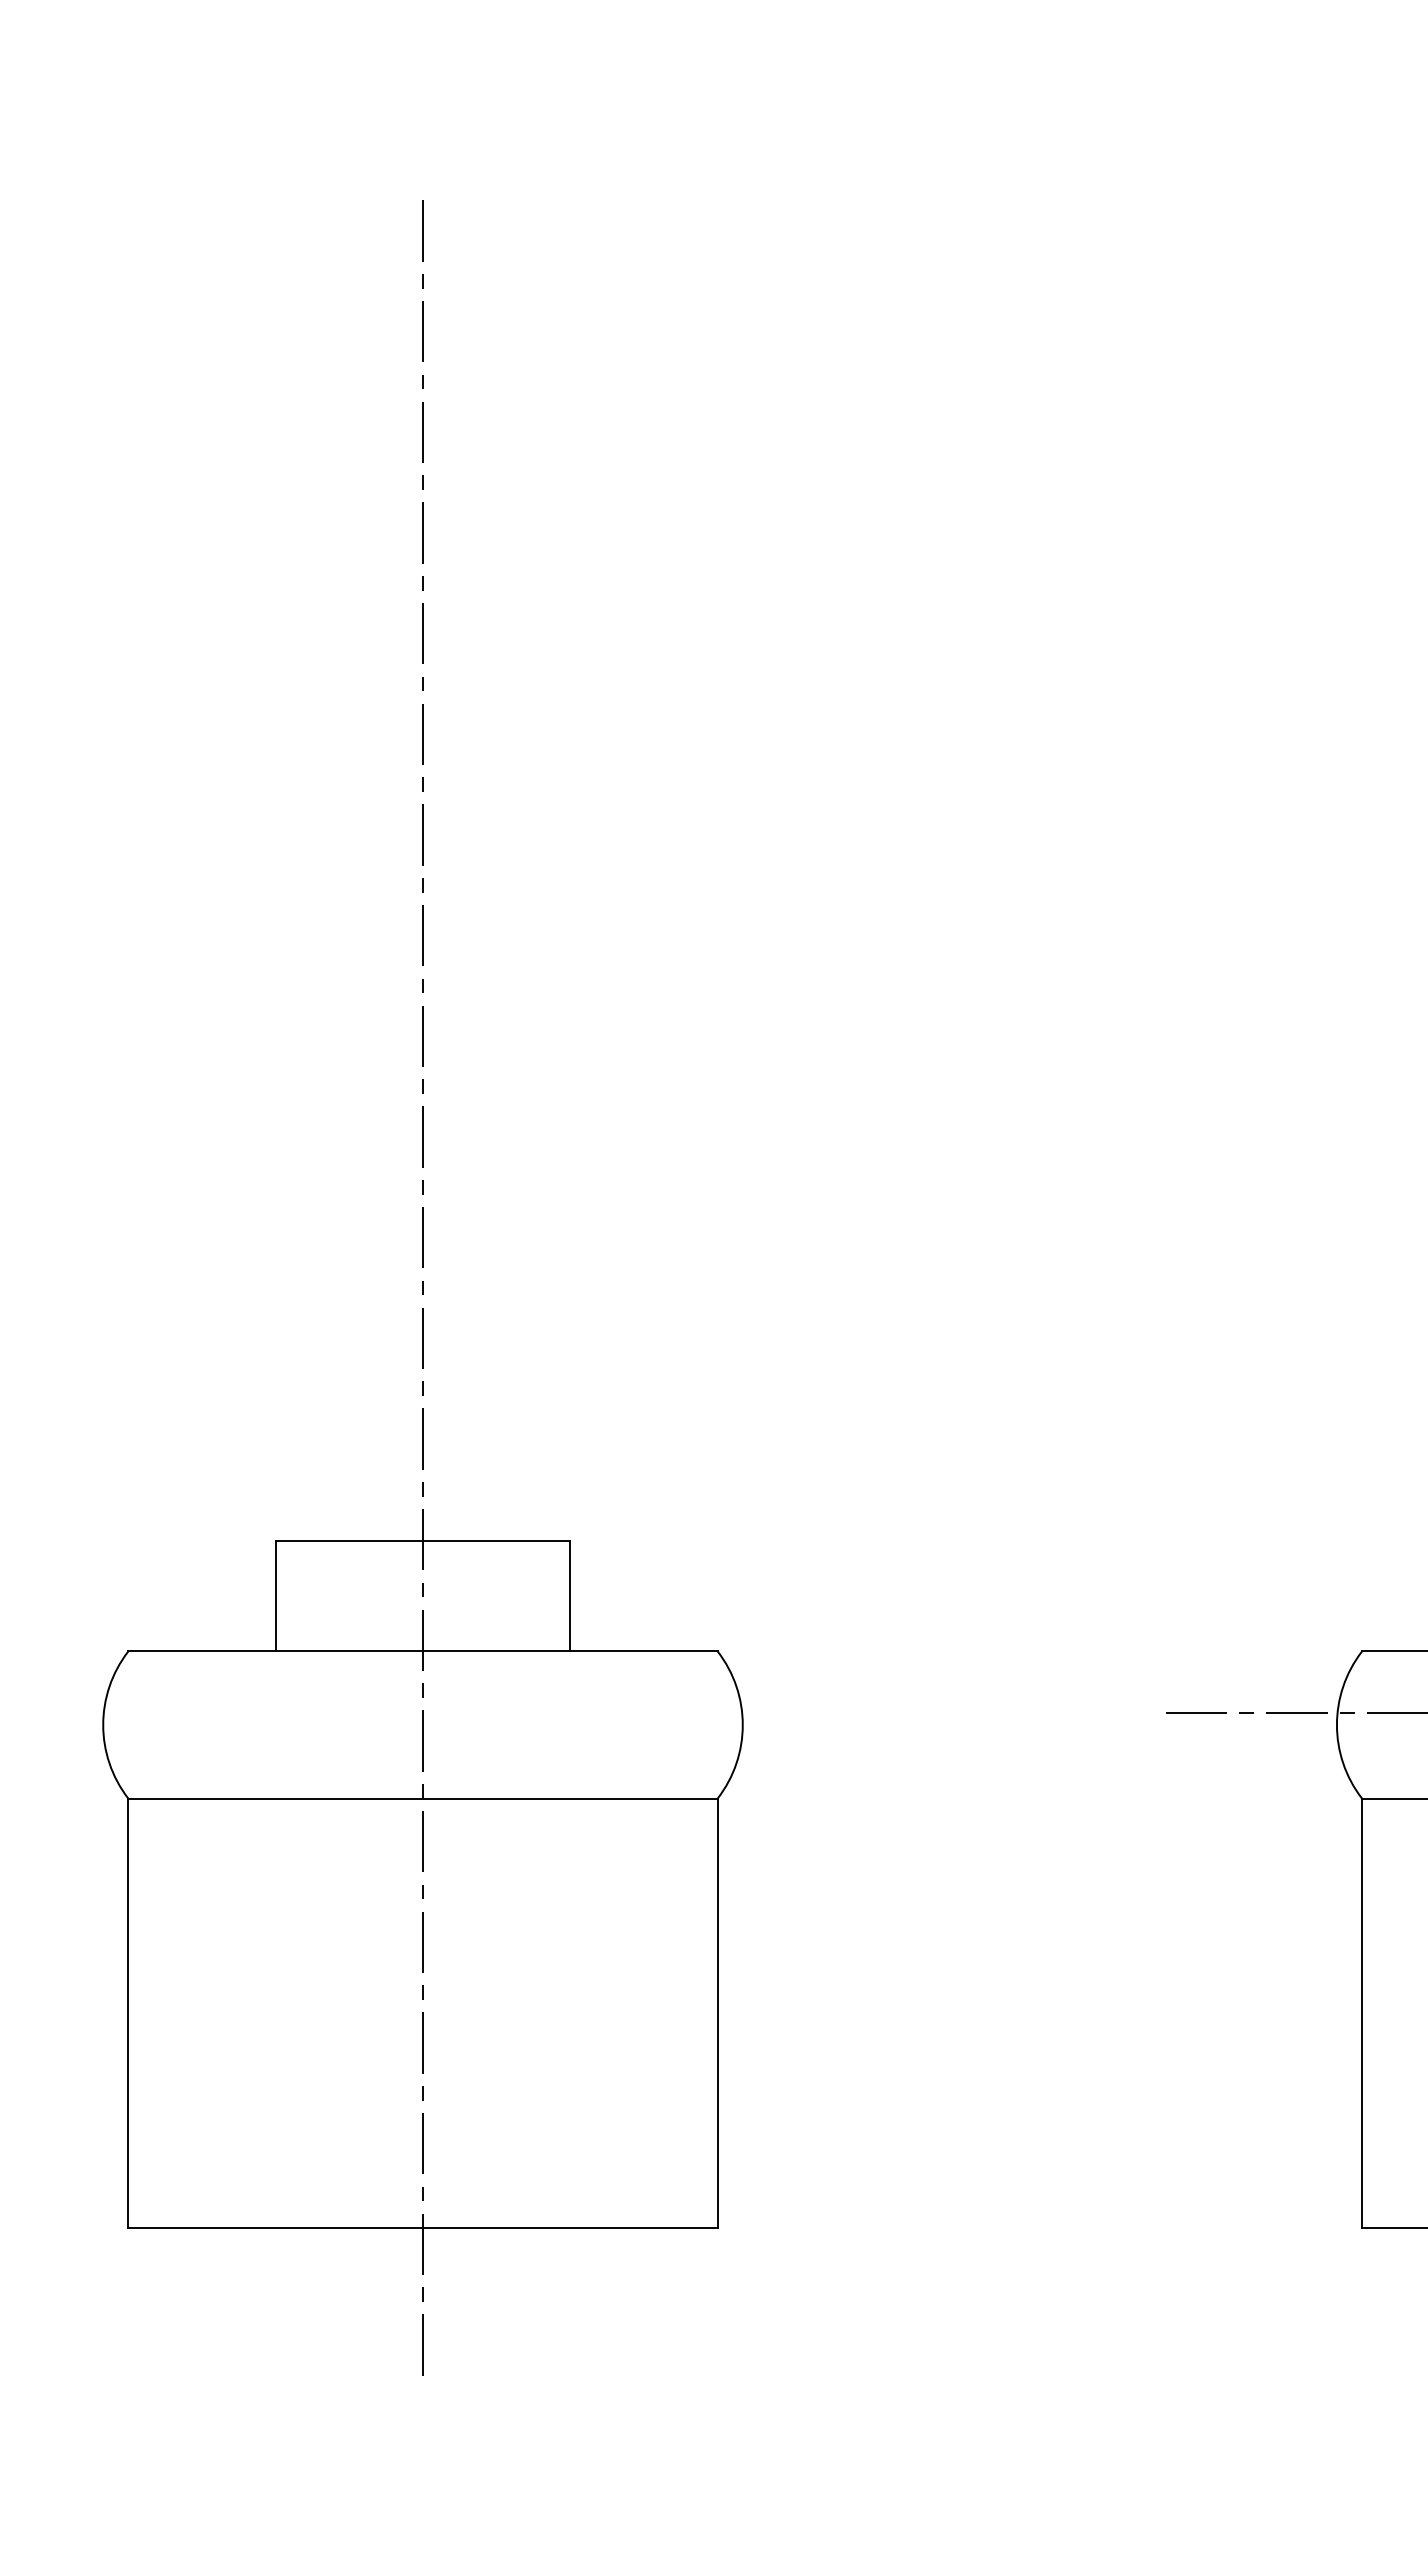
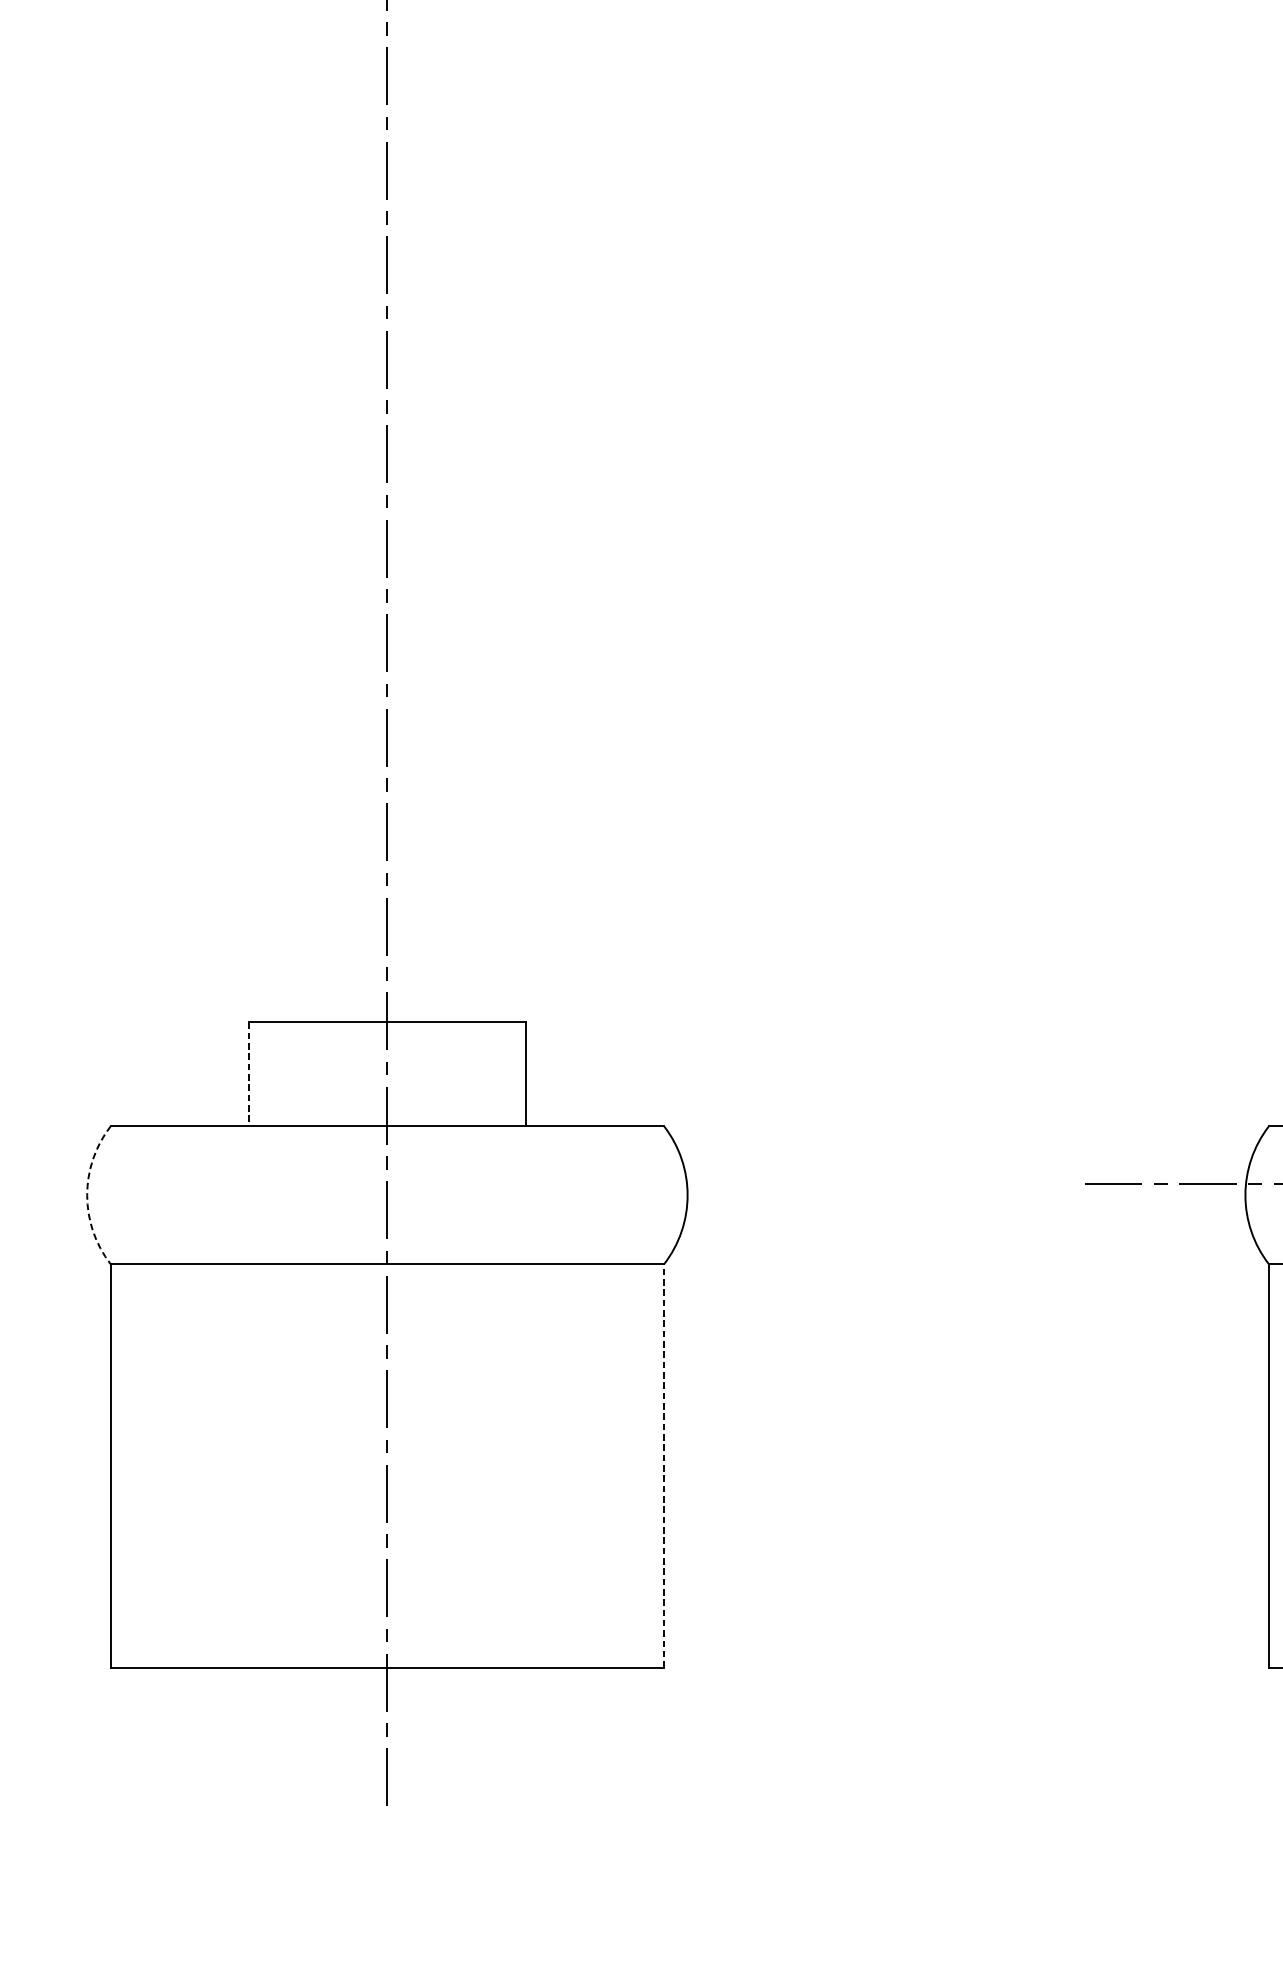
line: (275, 1596) -> (248, 1074), solid -> dashed
arc: (103, 1725) -> (87, 1195), solid -> dashed
line: (717, 2013) -> (663, 1466), solid -> dashed

